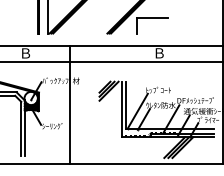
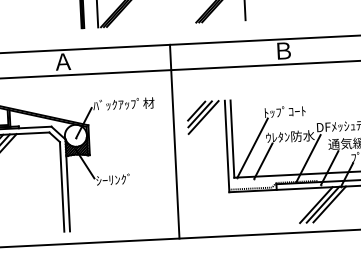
text: (25, 53) -> (62, 62), Ｂ -> Ａ
line: (69, 104) -> (174, 140), moved

